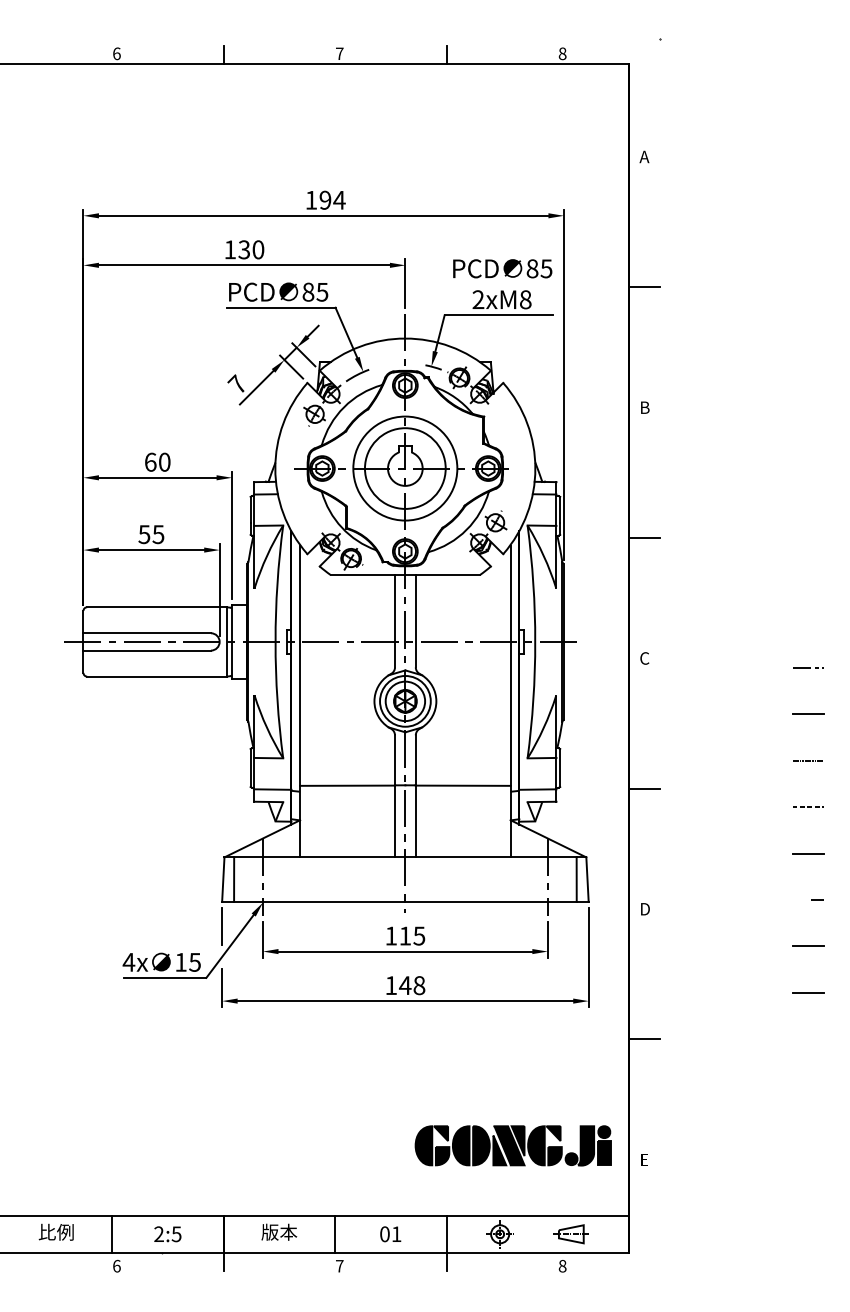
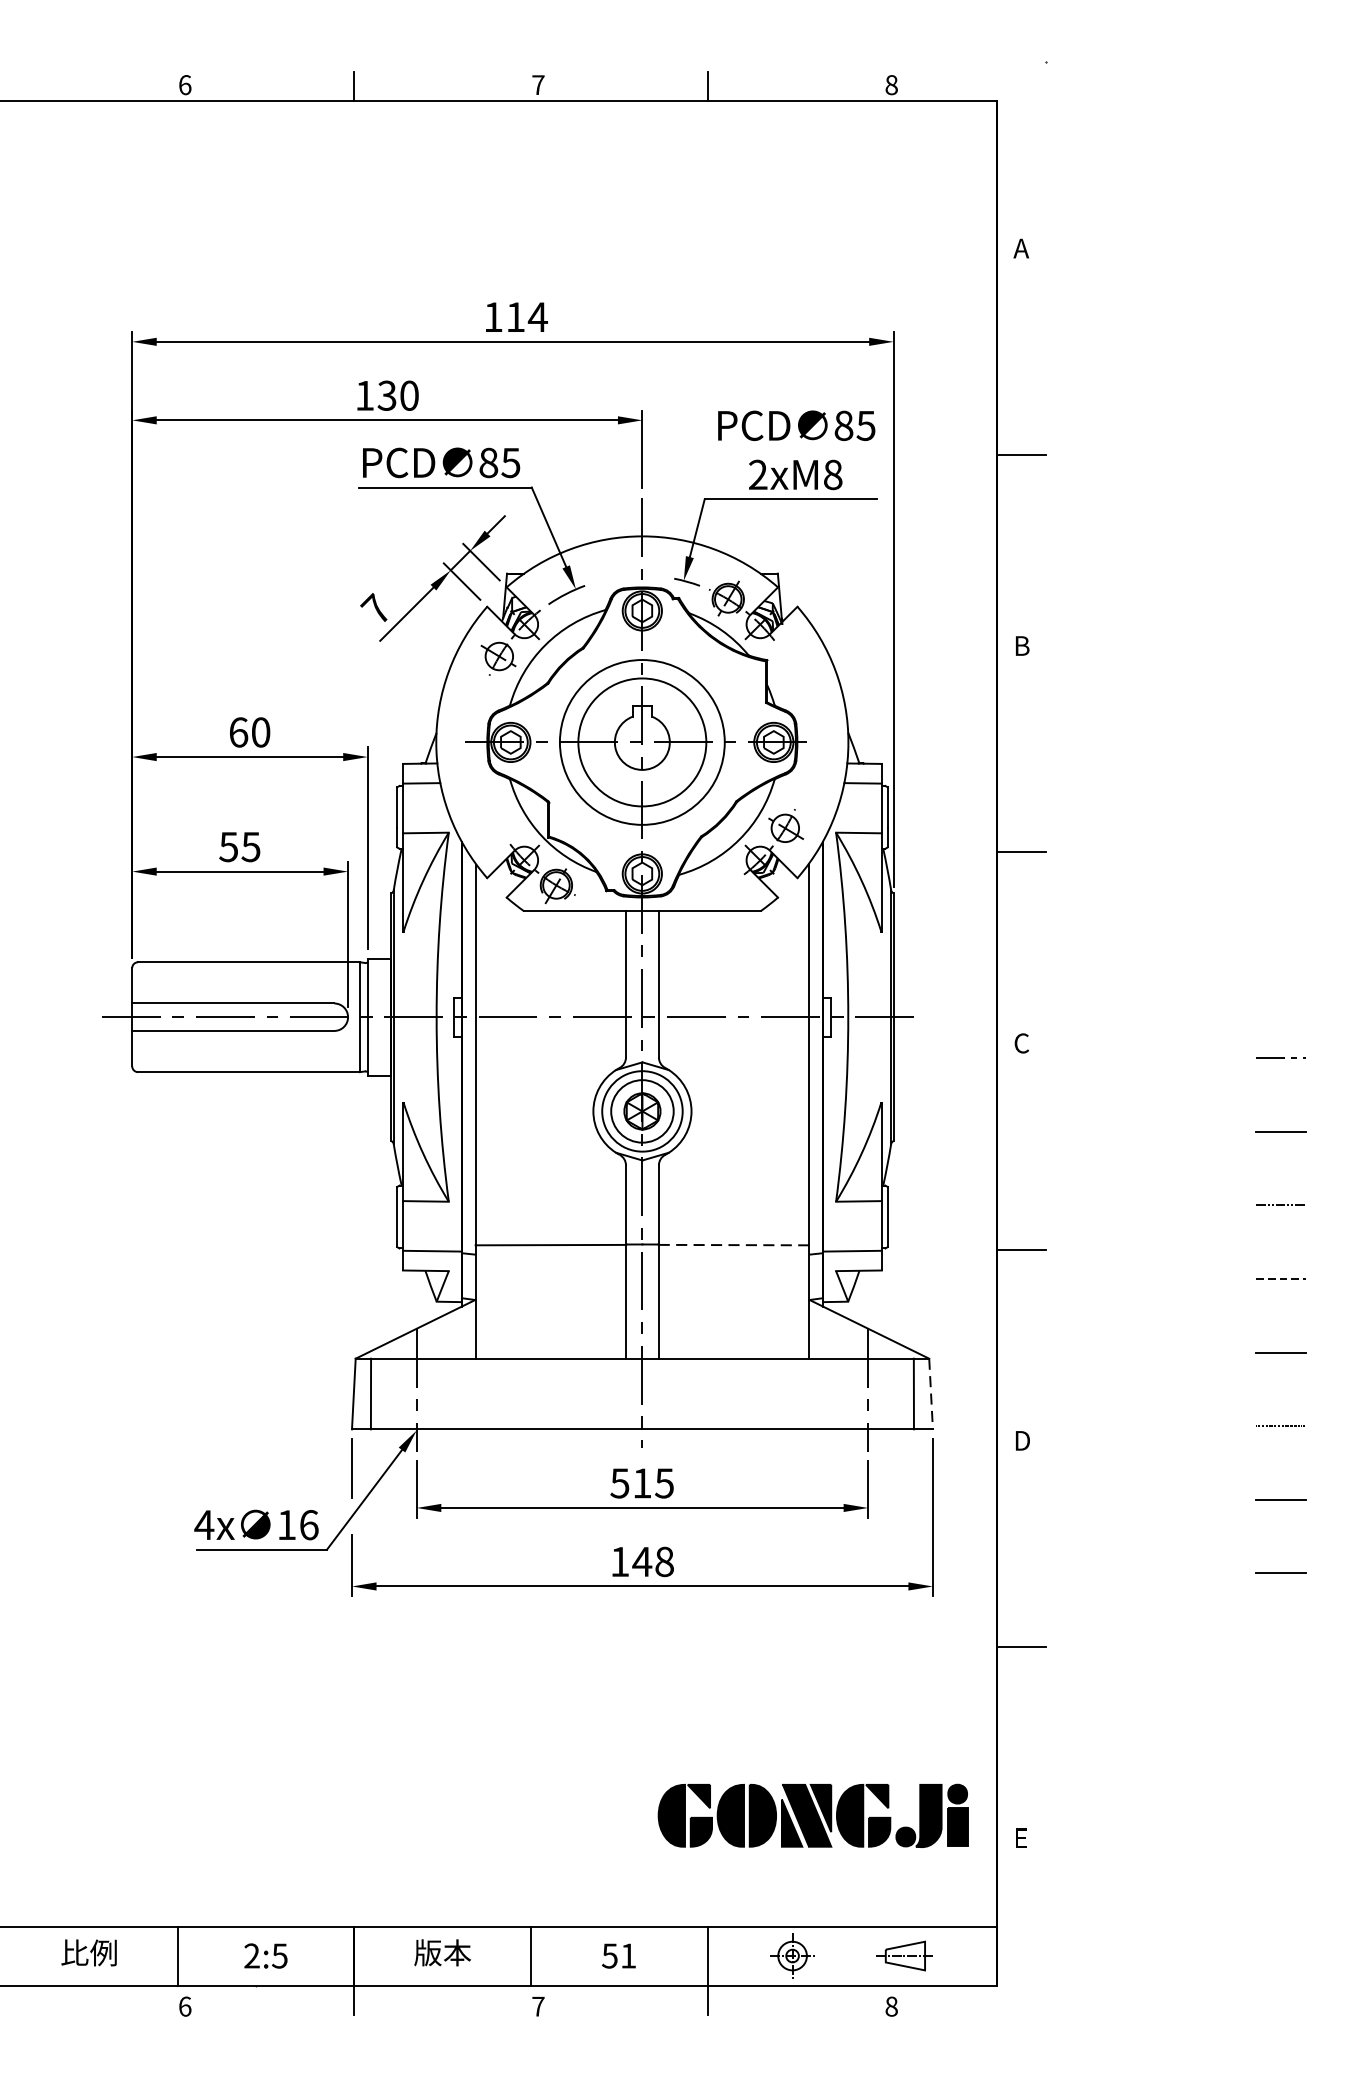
text: (325, 199) -> (515, 315), 194 -> 114
line: (462, 785) -> (732, 1244), solid -> dashed
line: (587, 880) -> (931, 1395), solid -> dashed
text: (390, 935) -> (618, 1482), 115 -> 515
text: (195, 961) -> (309, 1523), 15 -> 16
text: (384, 1234) -> (609, 1956), 01 -> 51

